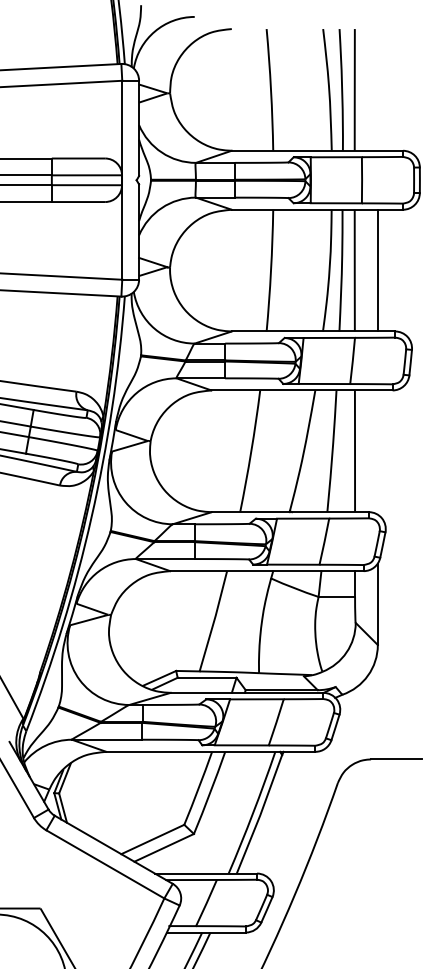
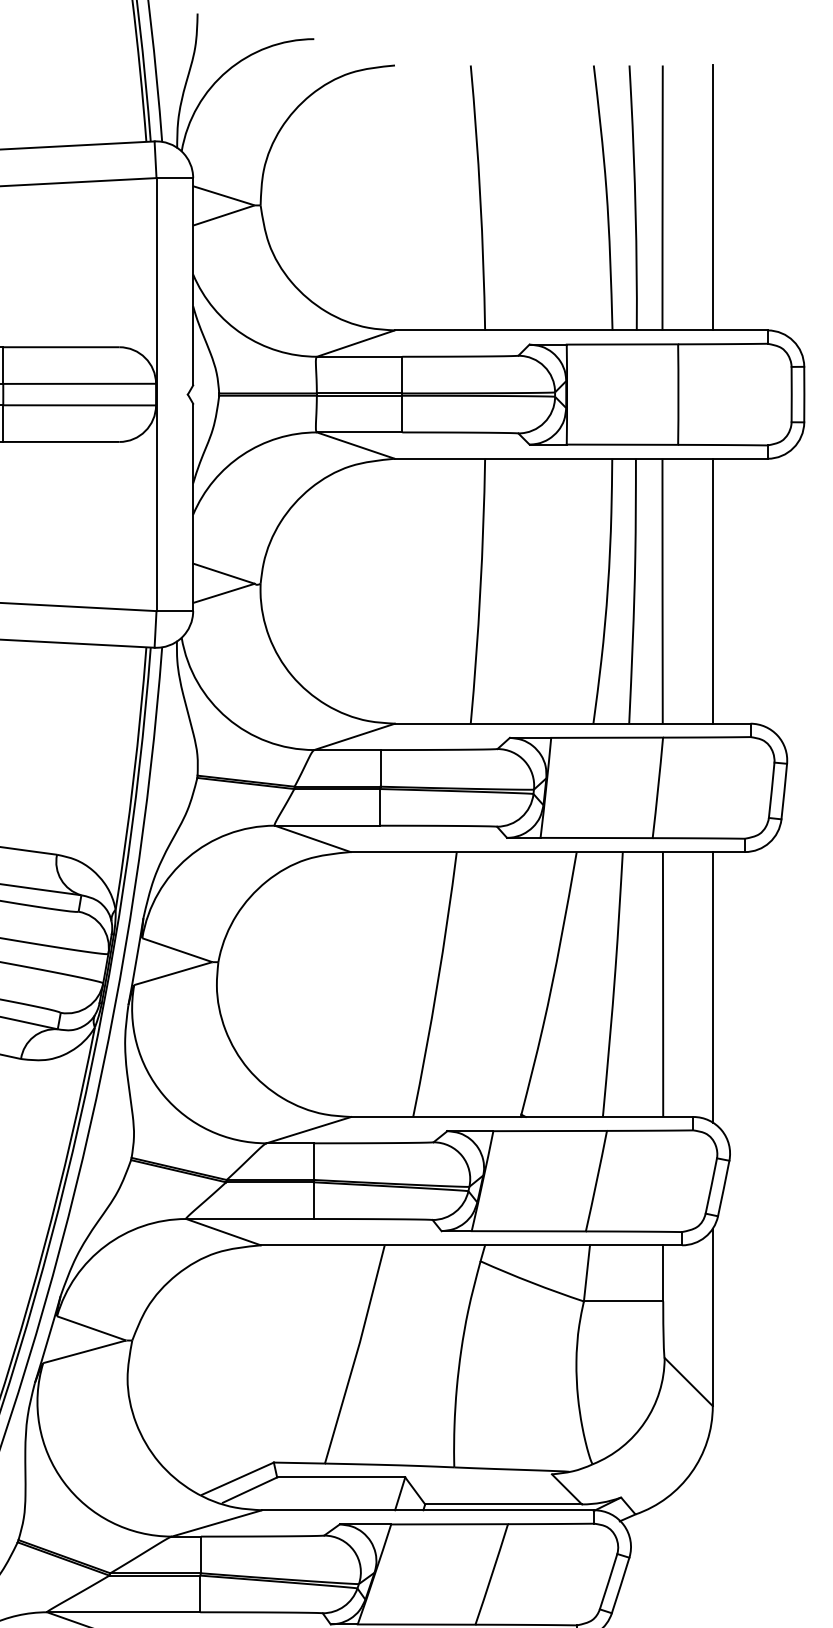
line: (377, 89) -> (712, 197), added
line: (377, 452) -> (712, 987), added

